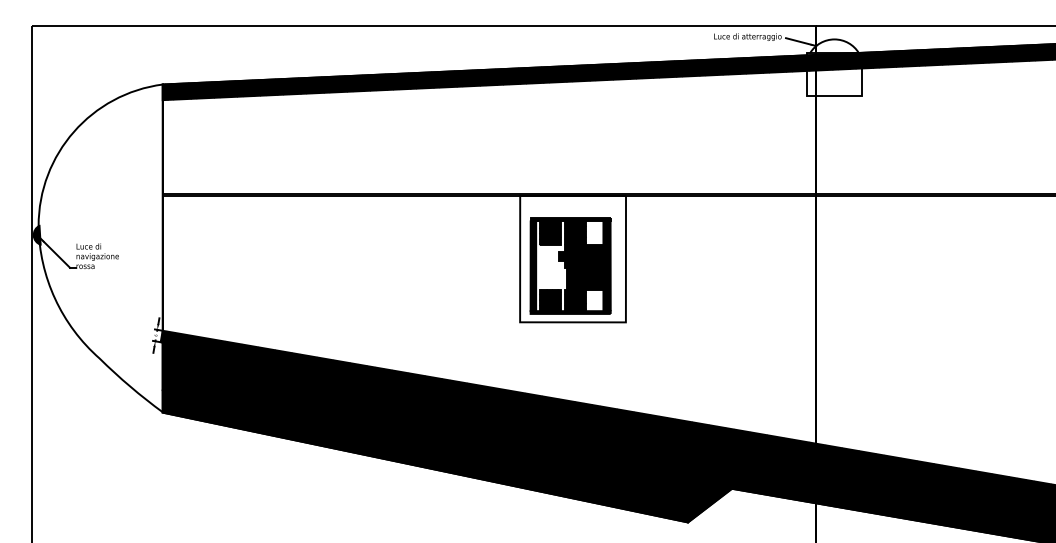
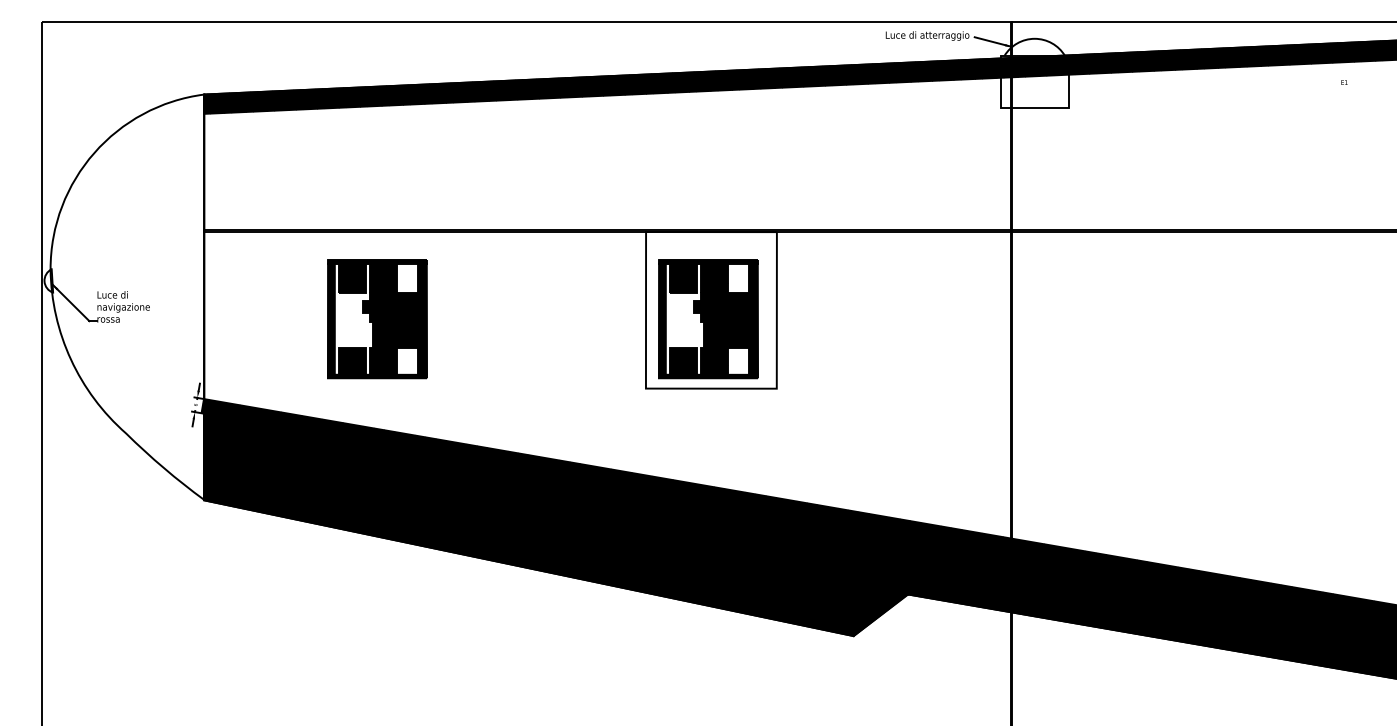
fill: (36, 234) -> (48, 280), removed
part: (303, 266) -> (377, 319), added

